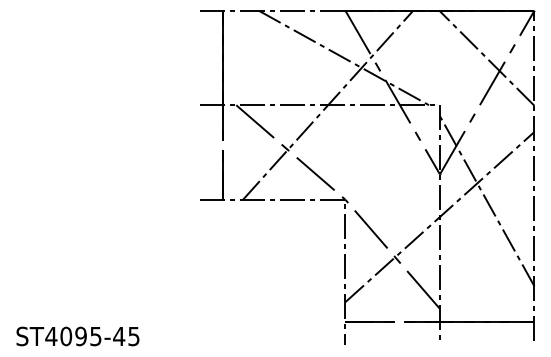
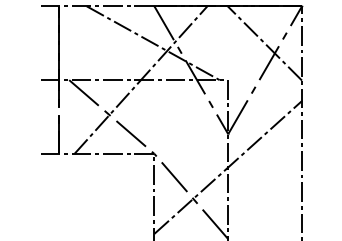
line: (486, 201) -> (264, 155), removed

